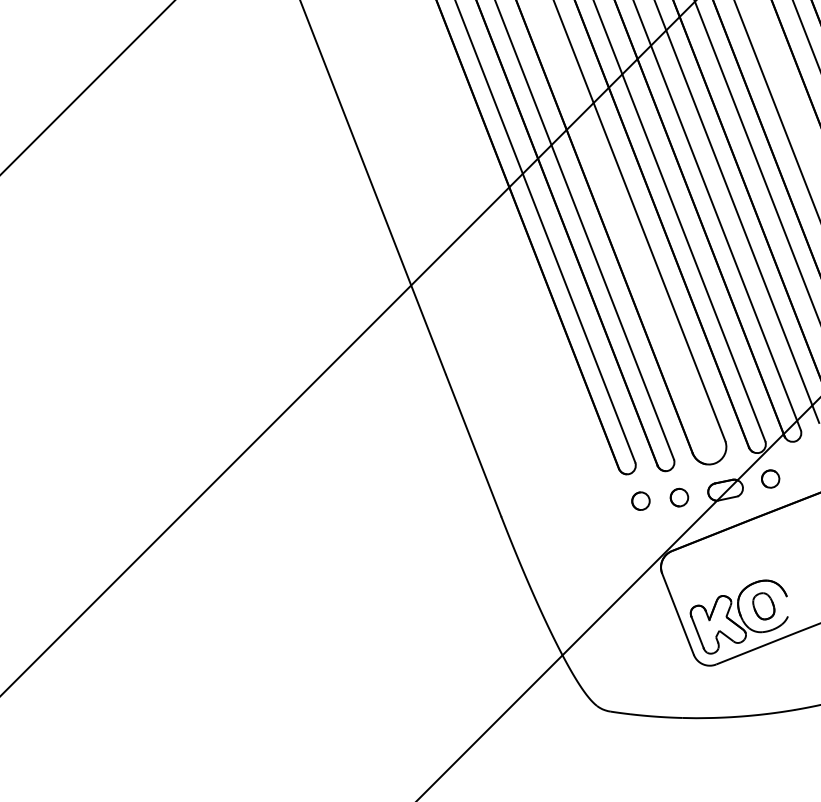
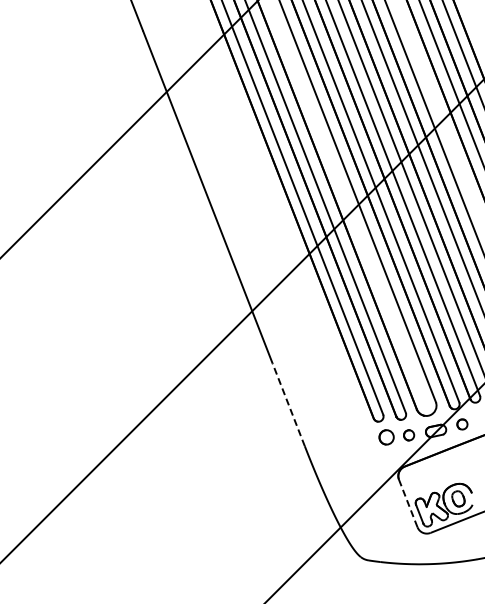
line: (473, 444) -> (288, 404), solid -> dashed
part: (640, 501) -> (386, 437), size x1.4
line: (678, 614) -> (408, 503), solid -> dashed

